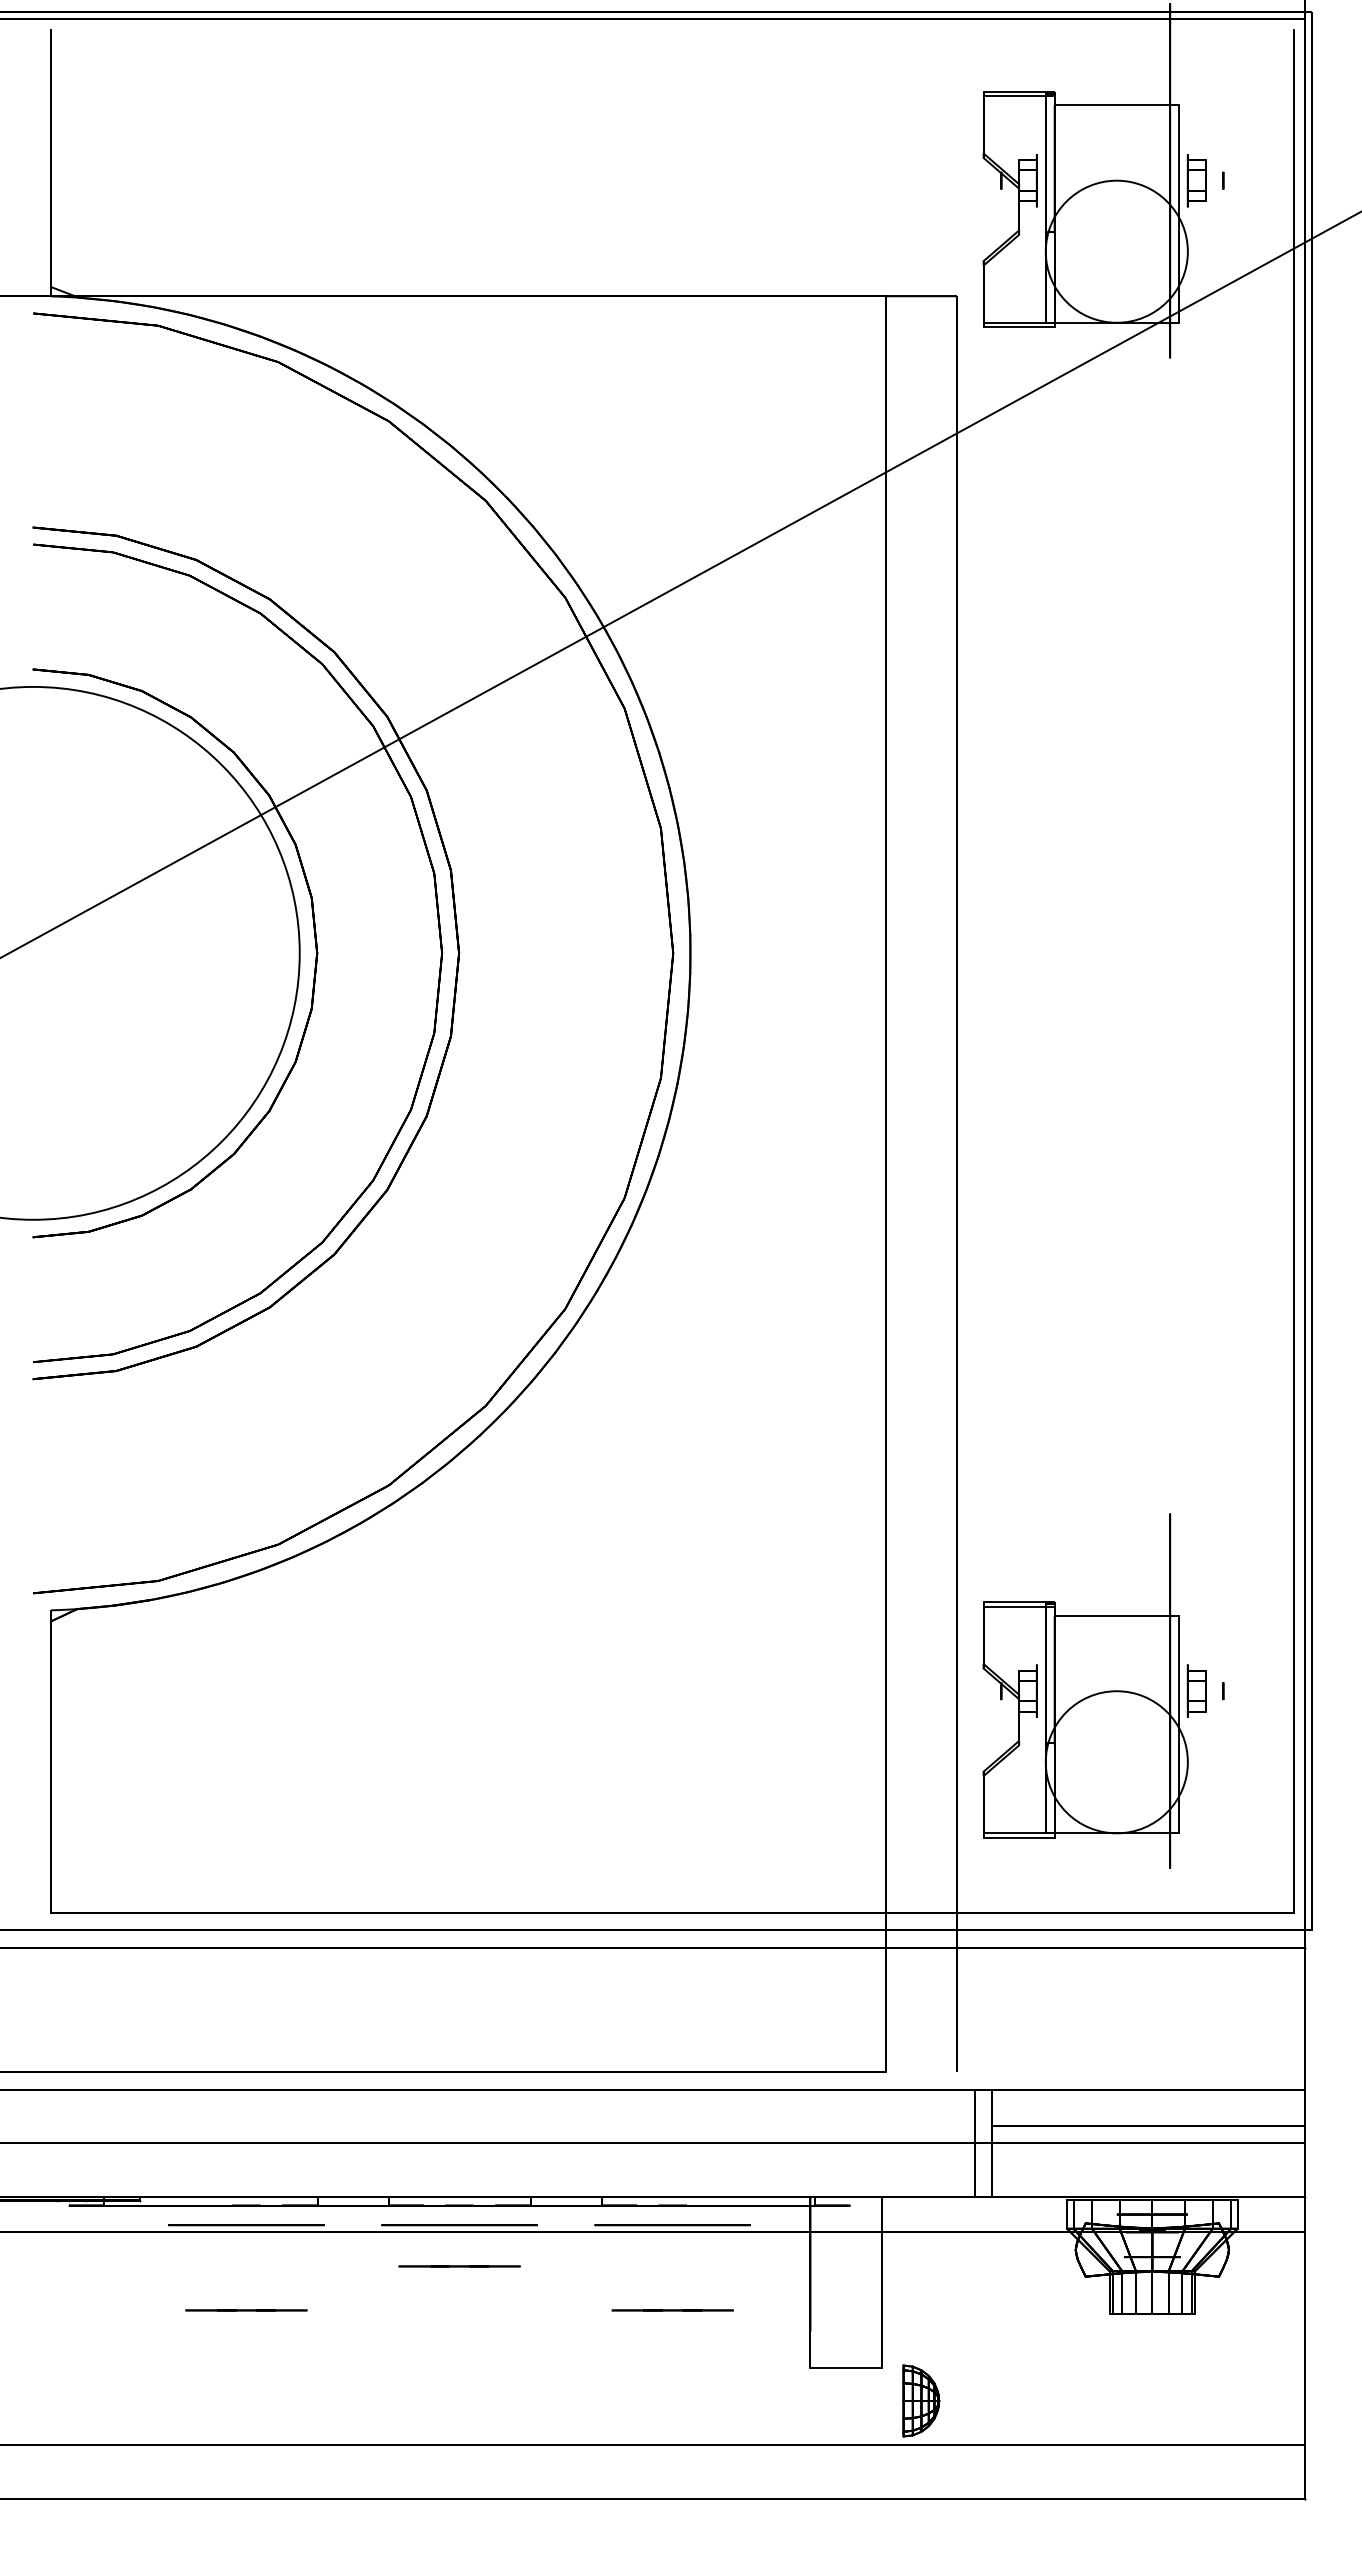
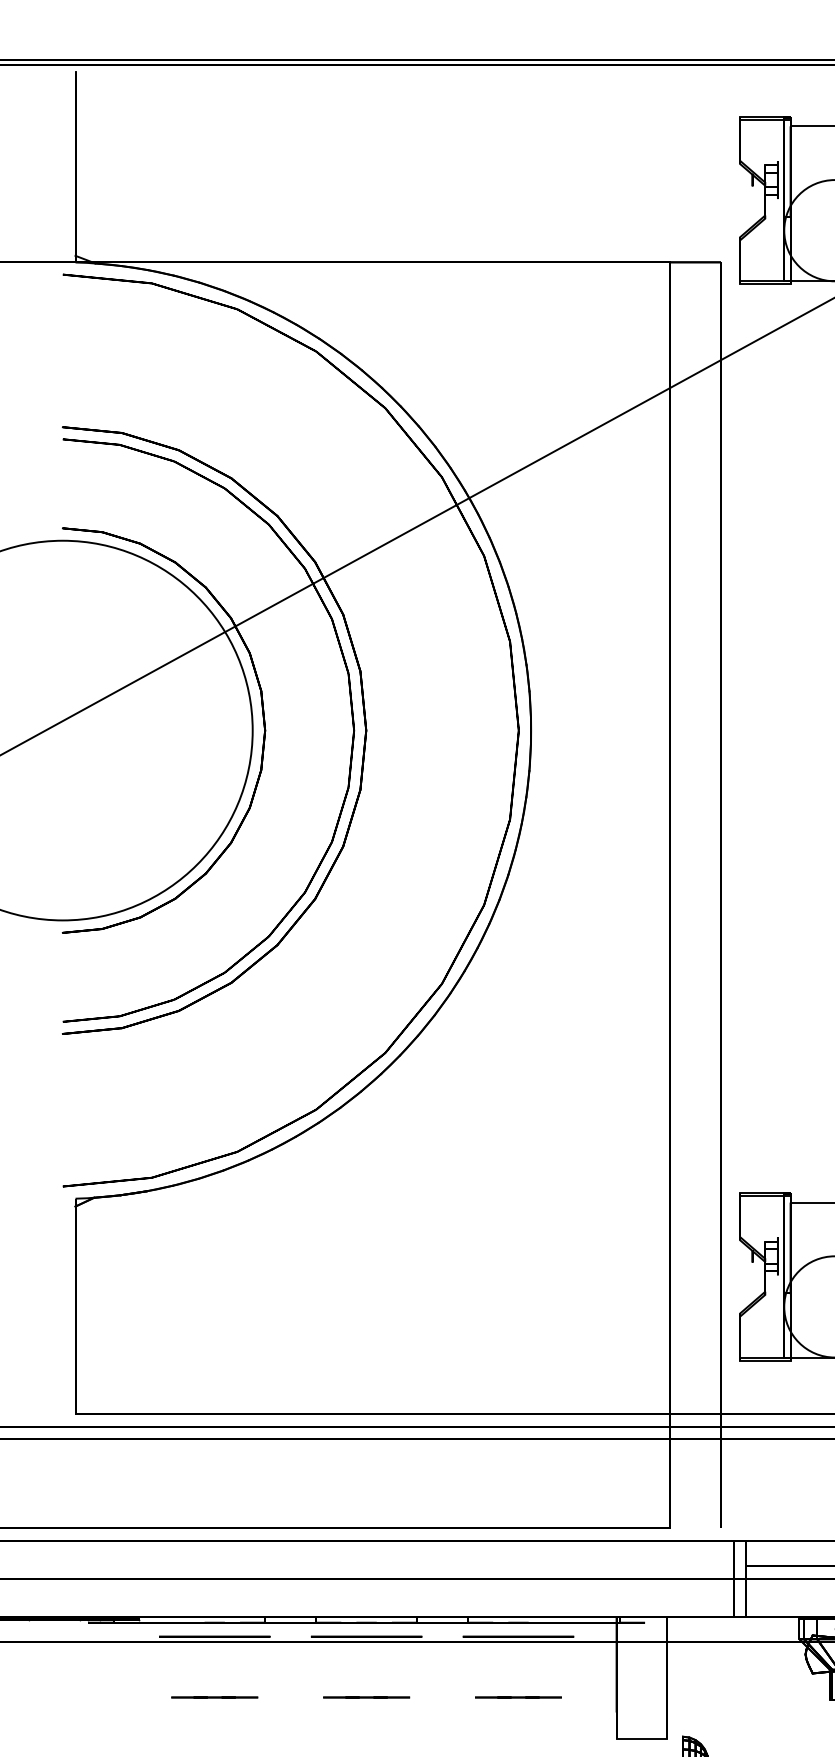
line: (459, 2266) -> (366, 1697), moved

